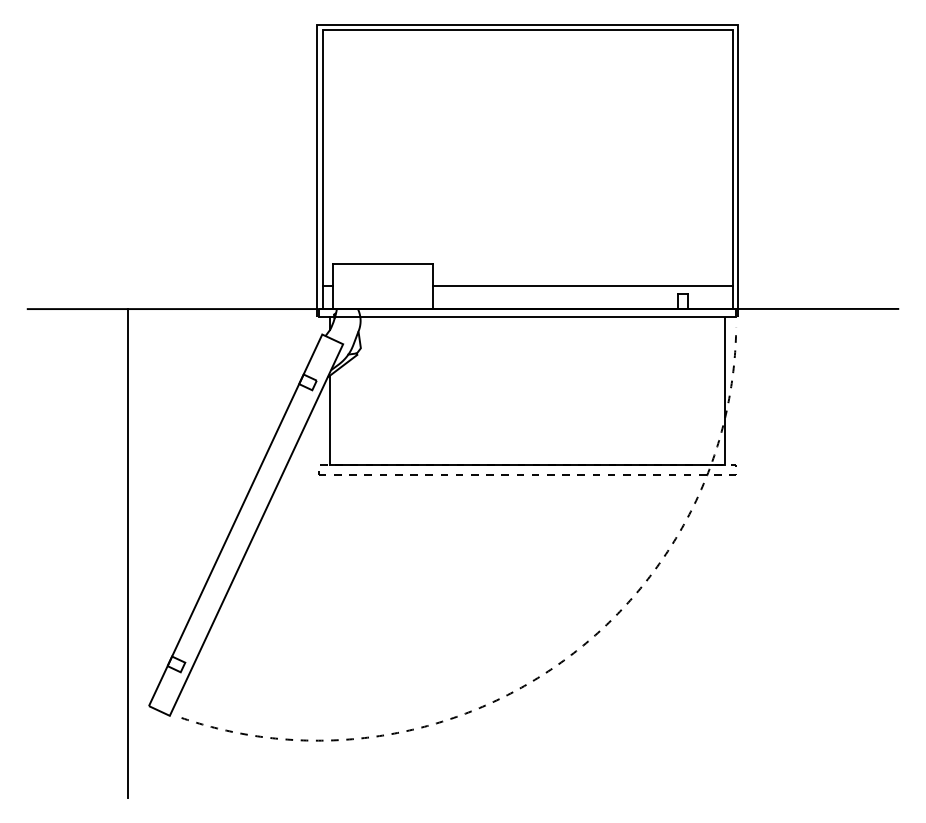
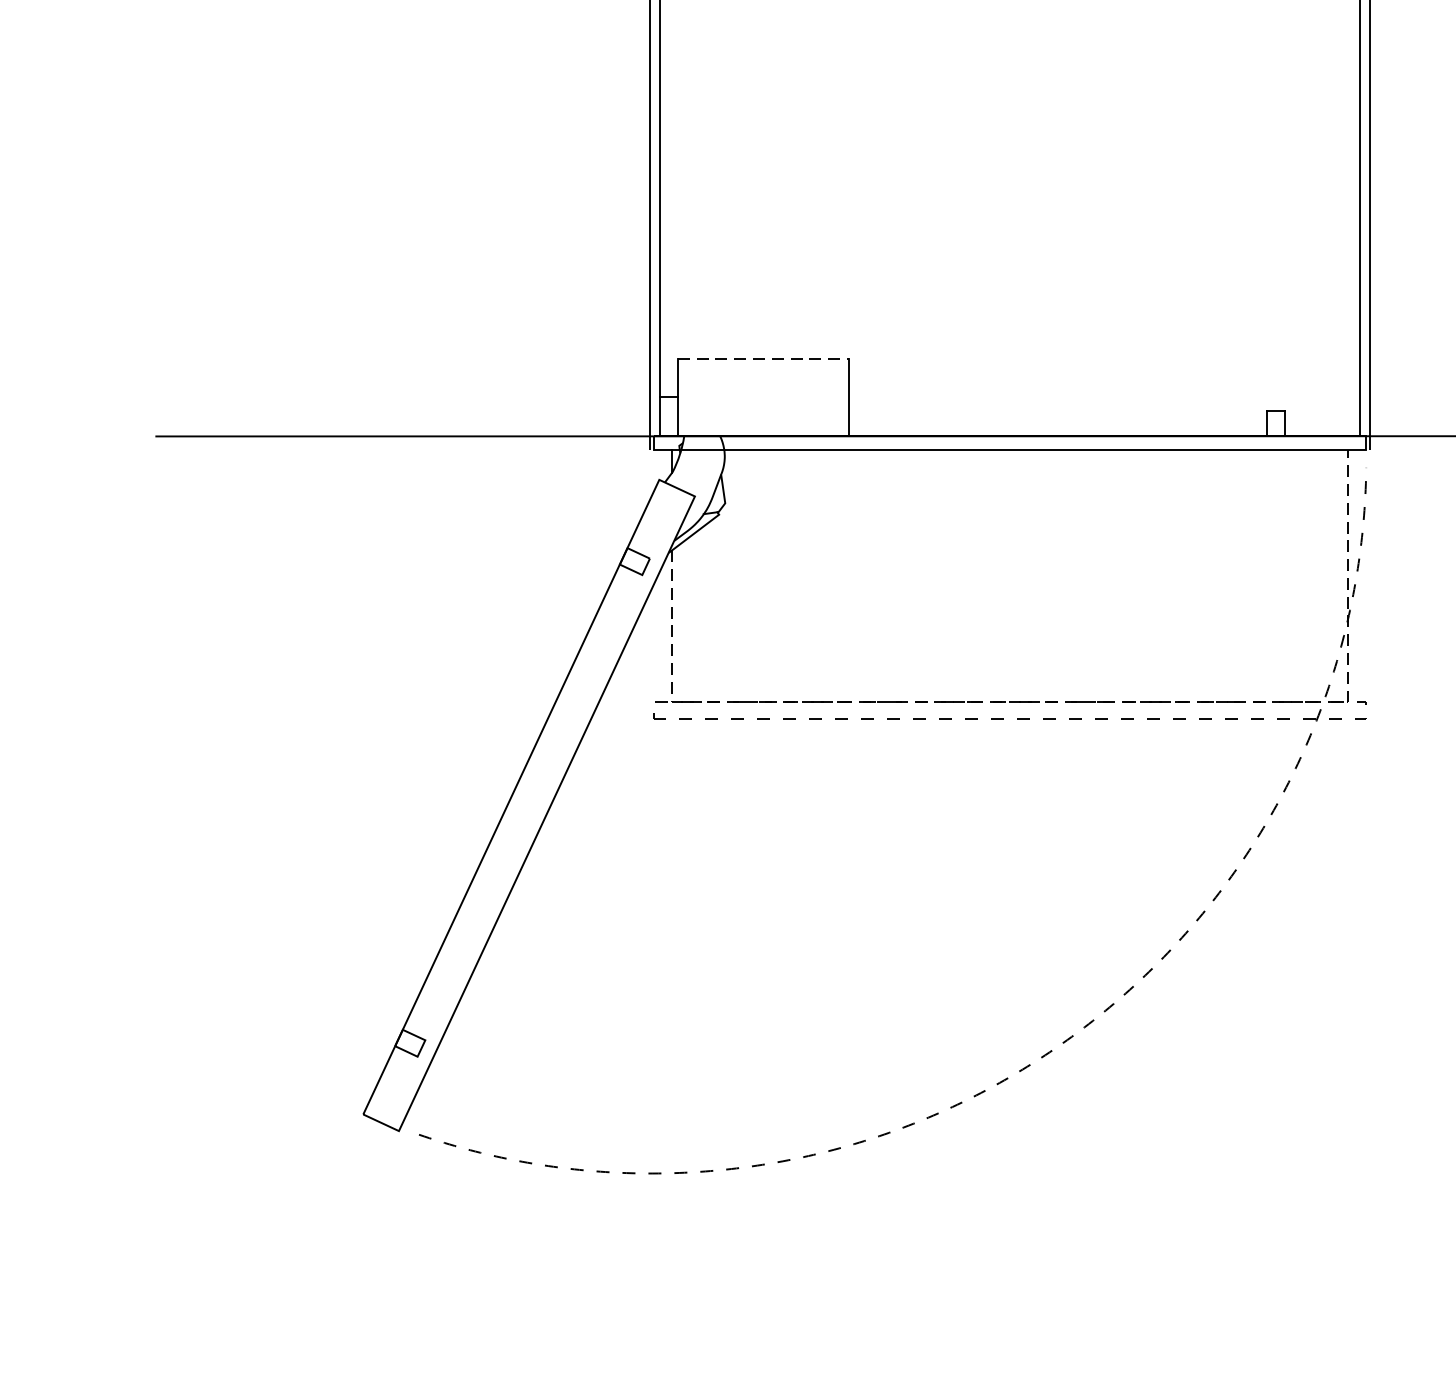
line: (383, 263) -> (763, 358), solid -> dashed
line: (582, 285) -> (1103, 396), removed
line: (557, 464) -> (1061, 701), solid -> dashed
line: (128, 553) -> (328, 853), removed

